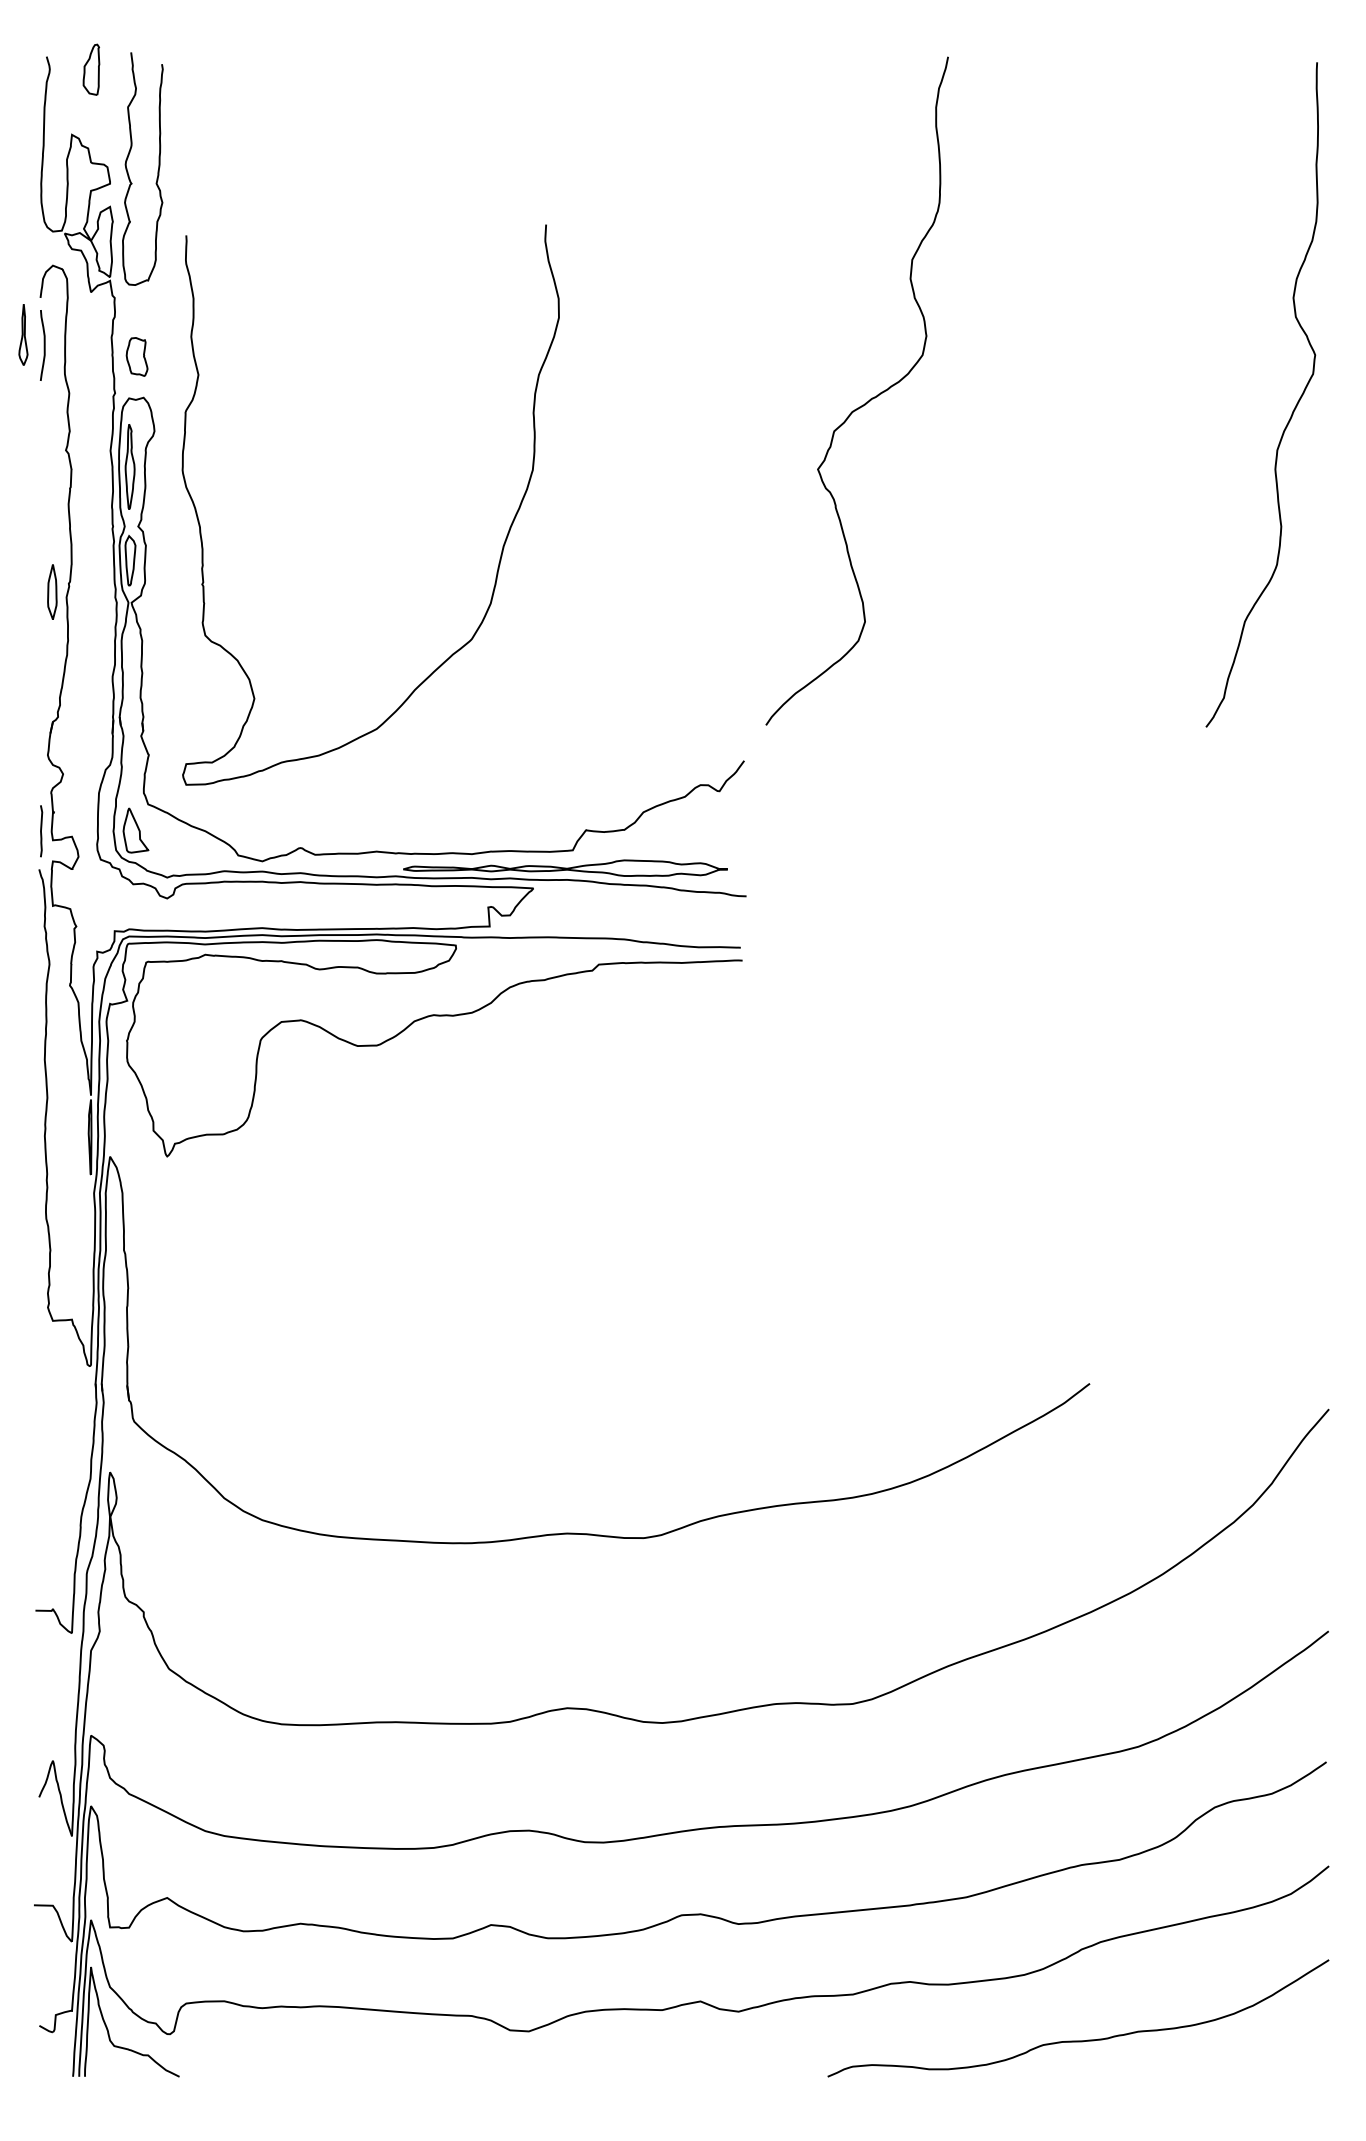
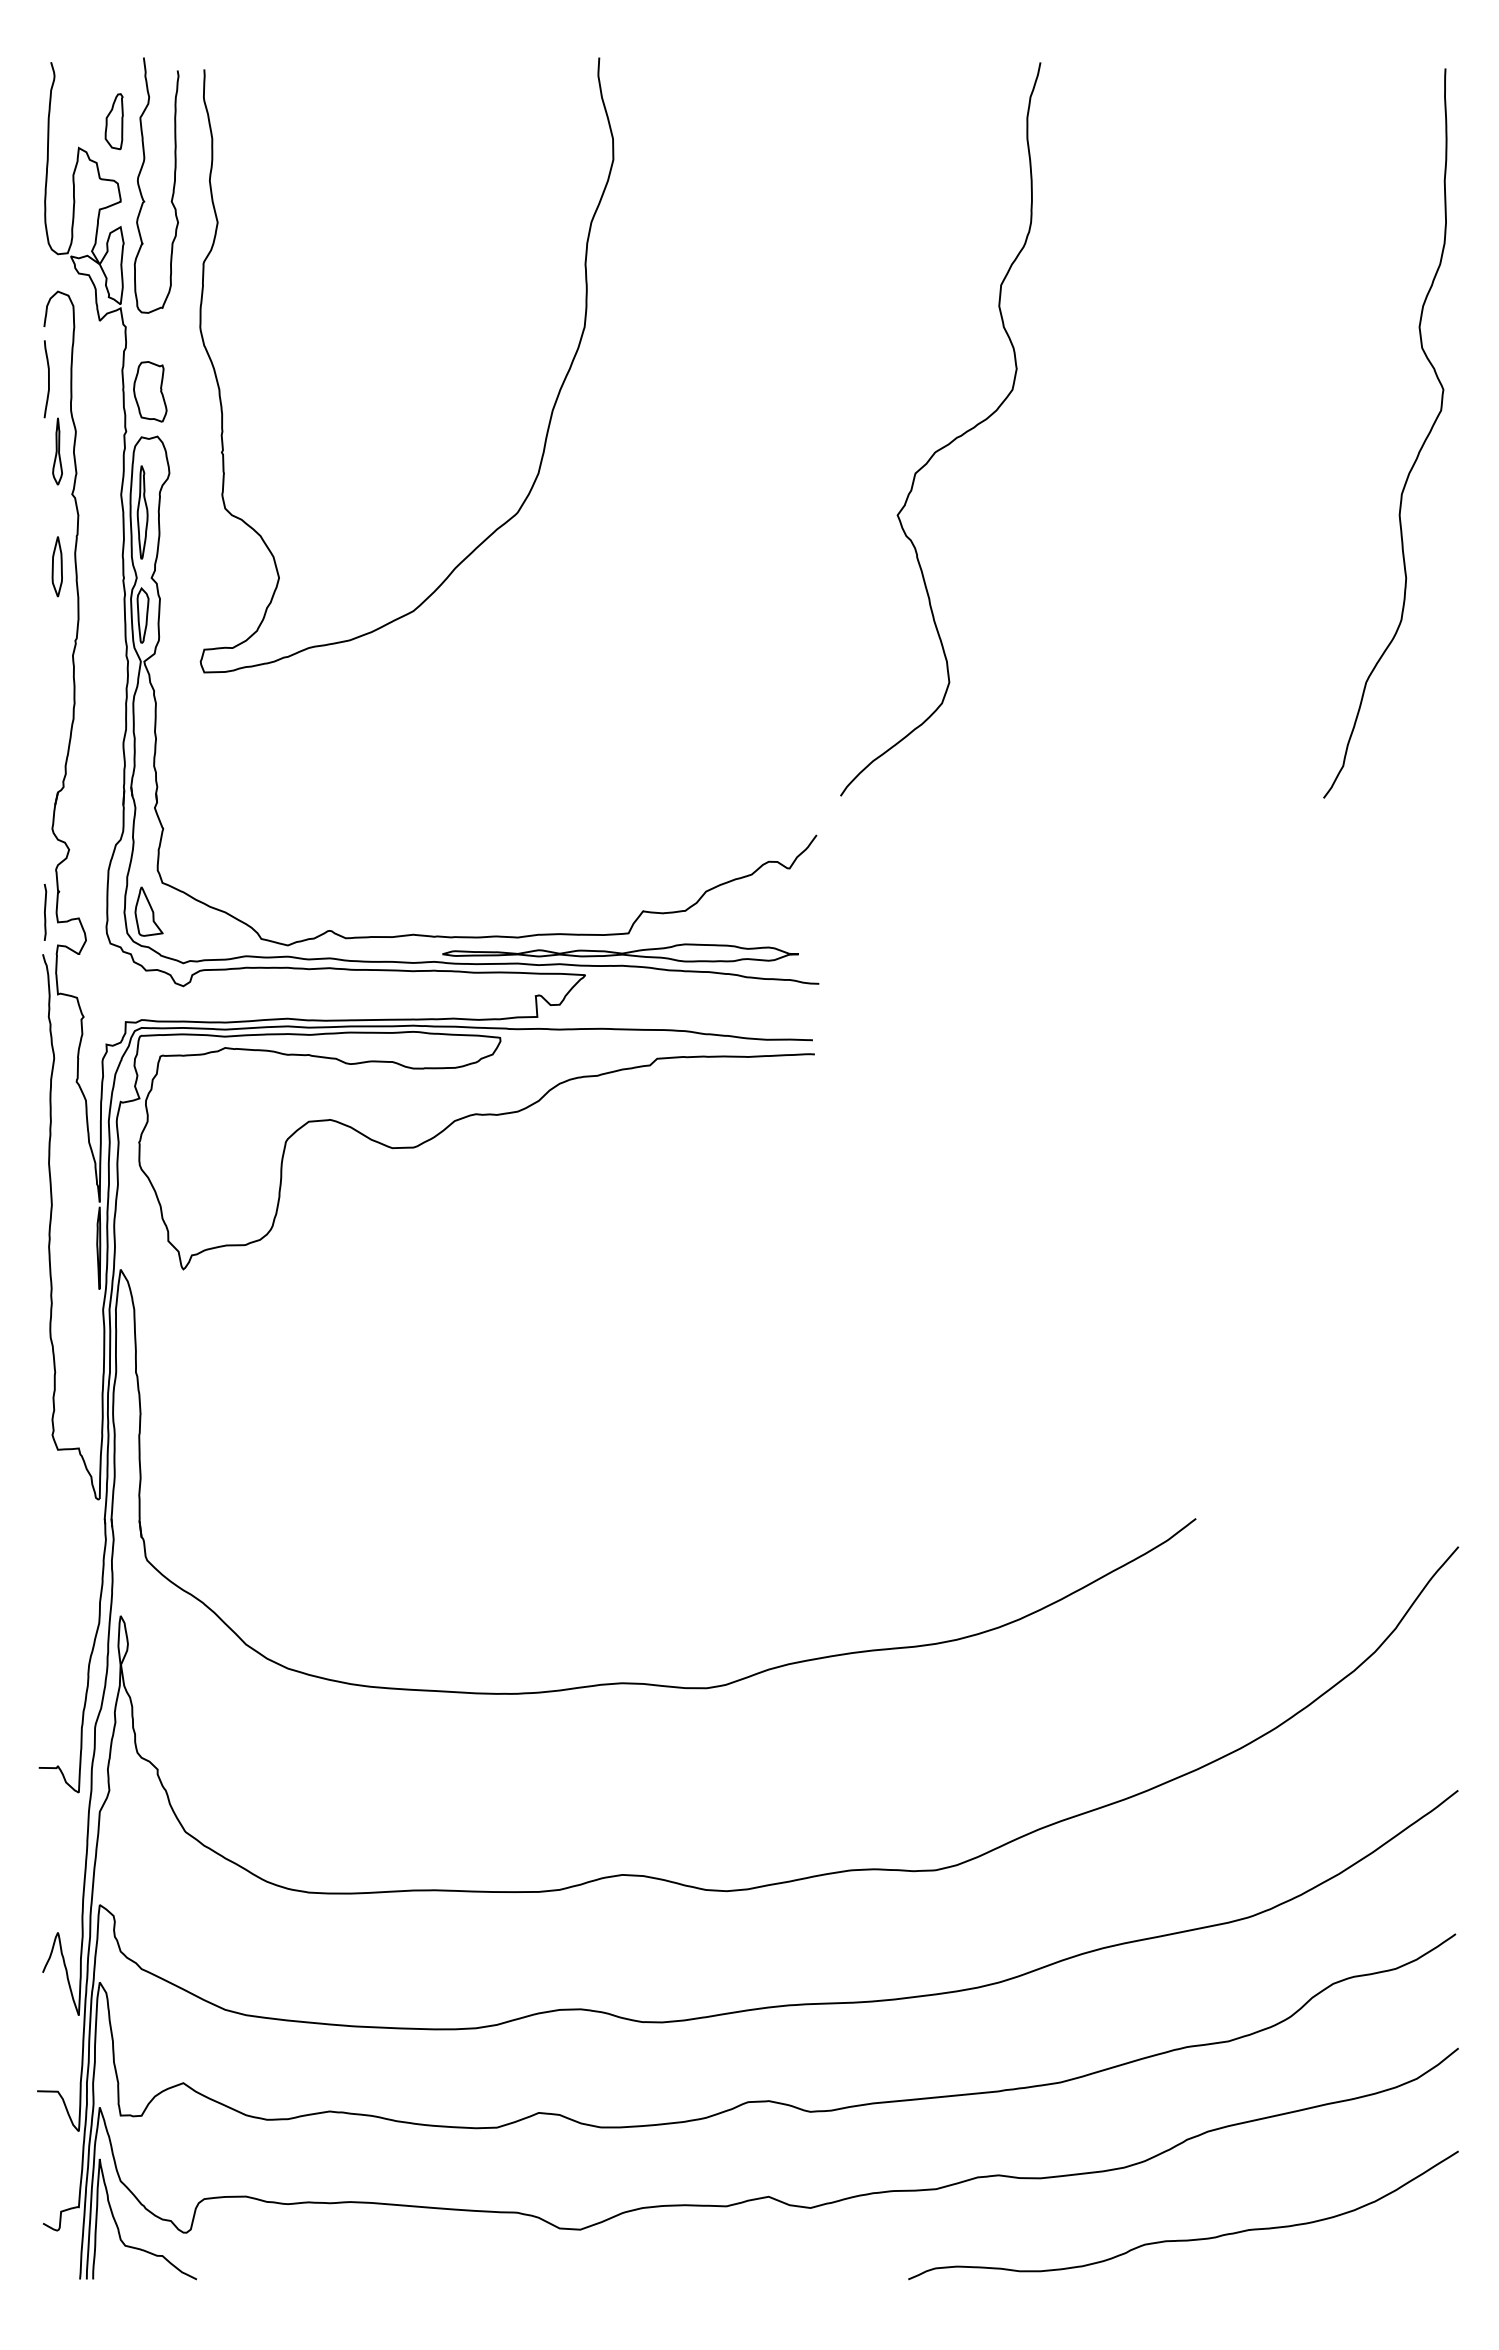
part: (90, 69) -> (113, 121), moved
part: (23, 334) -> (57, 451), moved
part: (137, 356) -> (150, 391), size x1.43
curve: (502, 546) -> (551, 410), moved
part: (51, 591) -> (56, 566), moved

